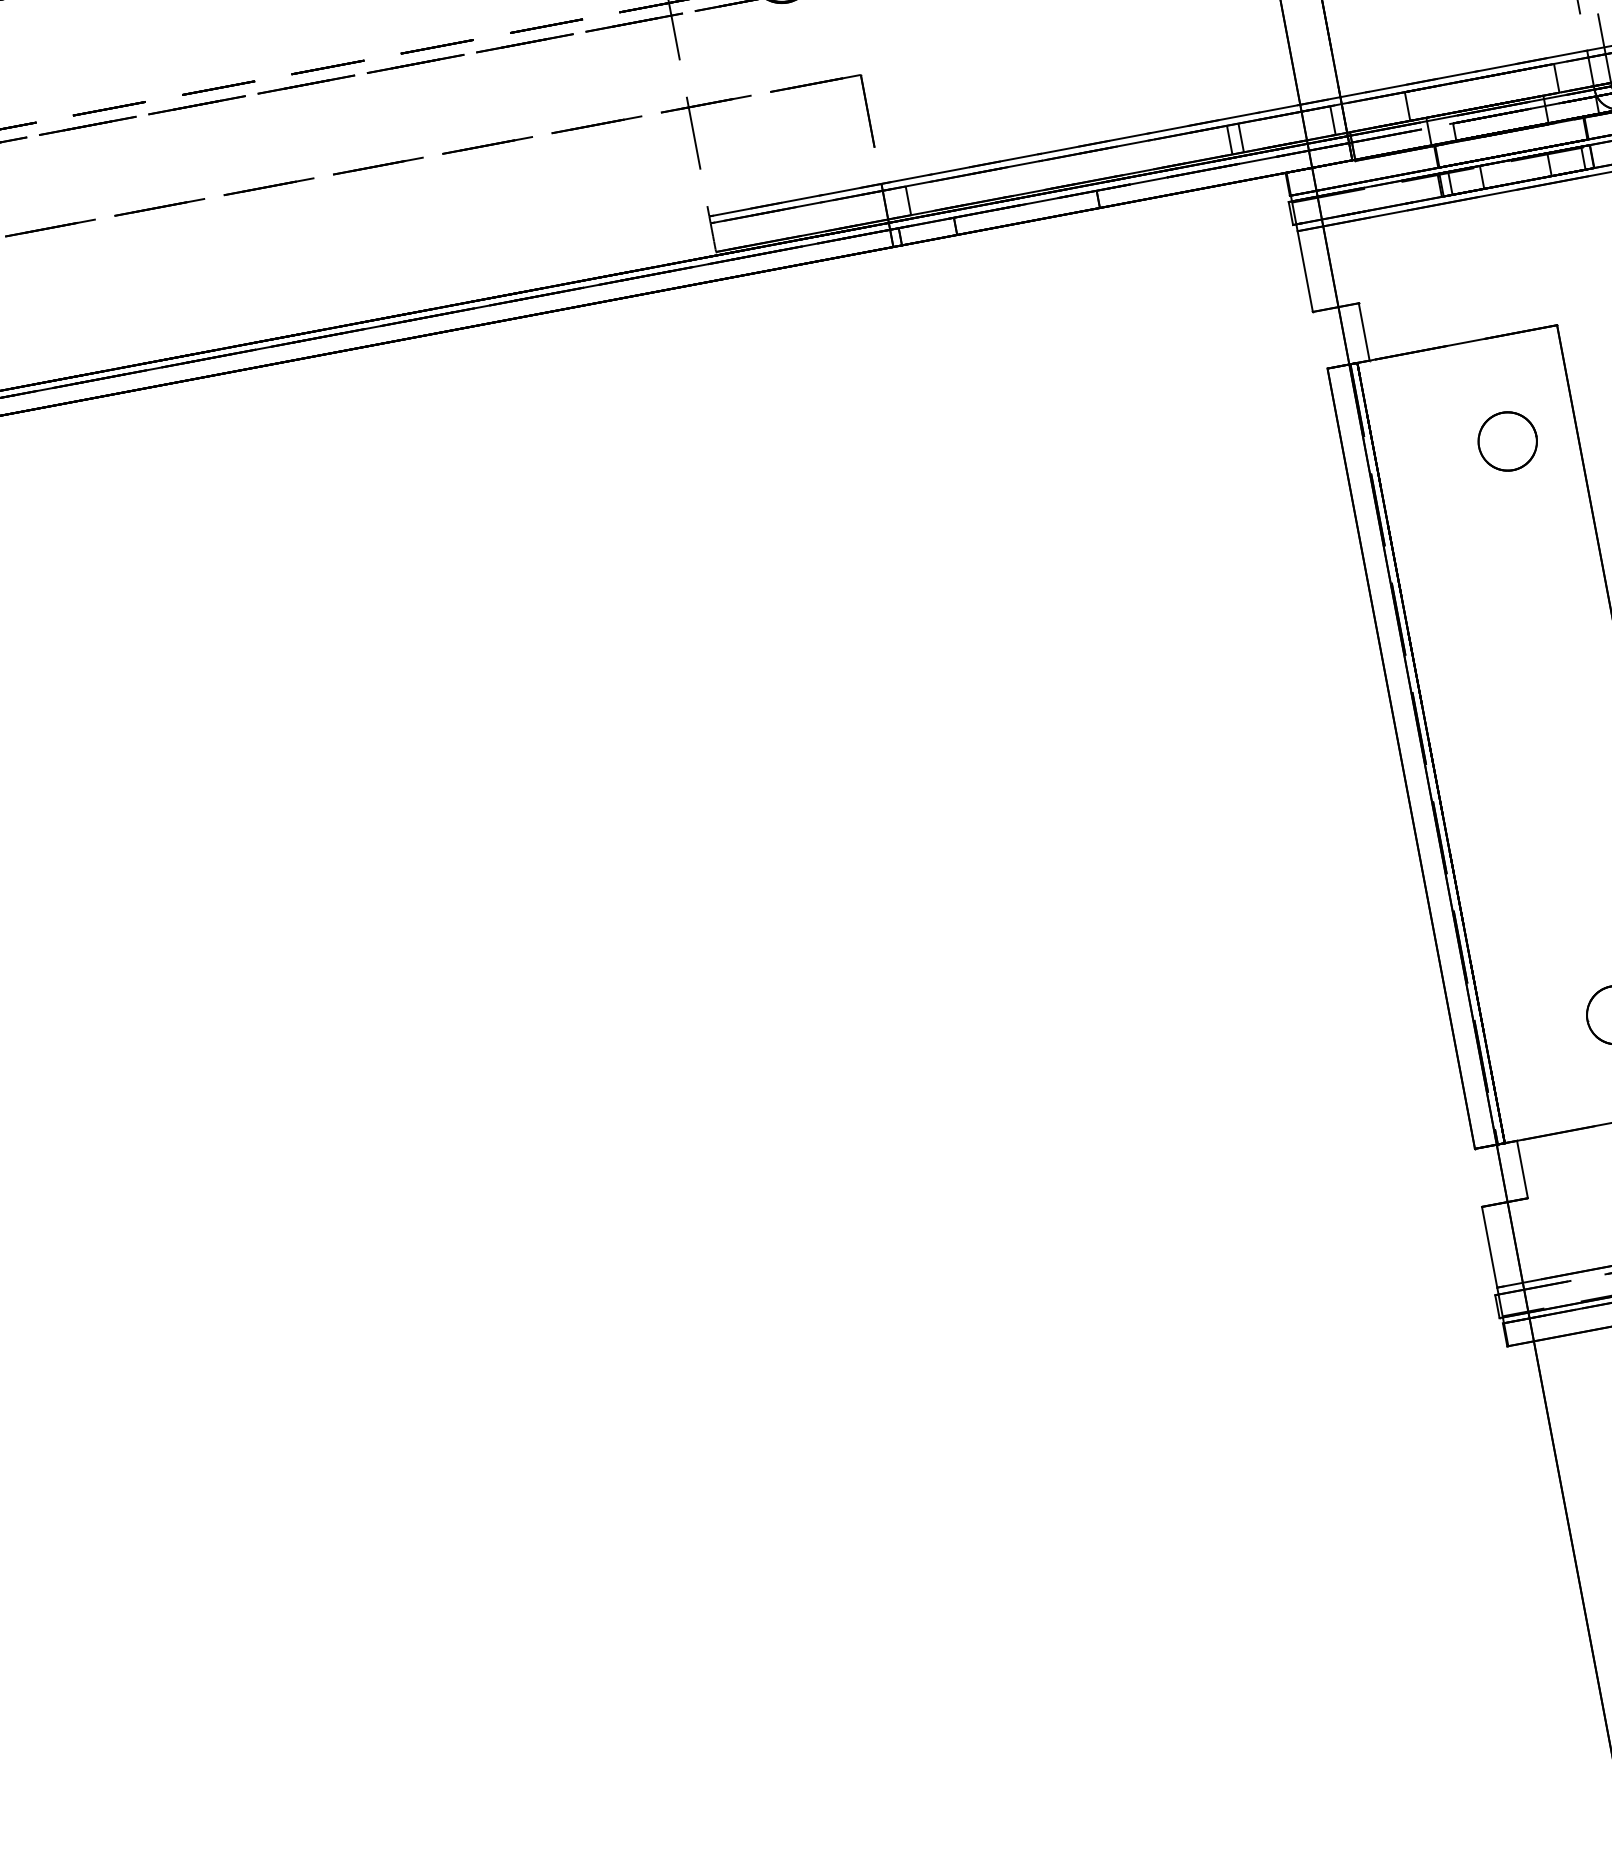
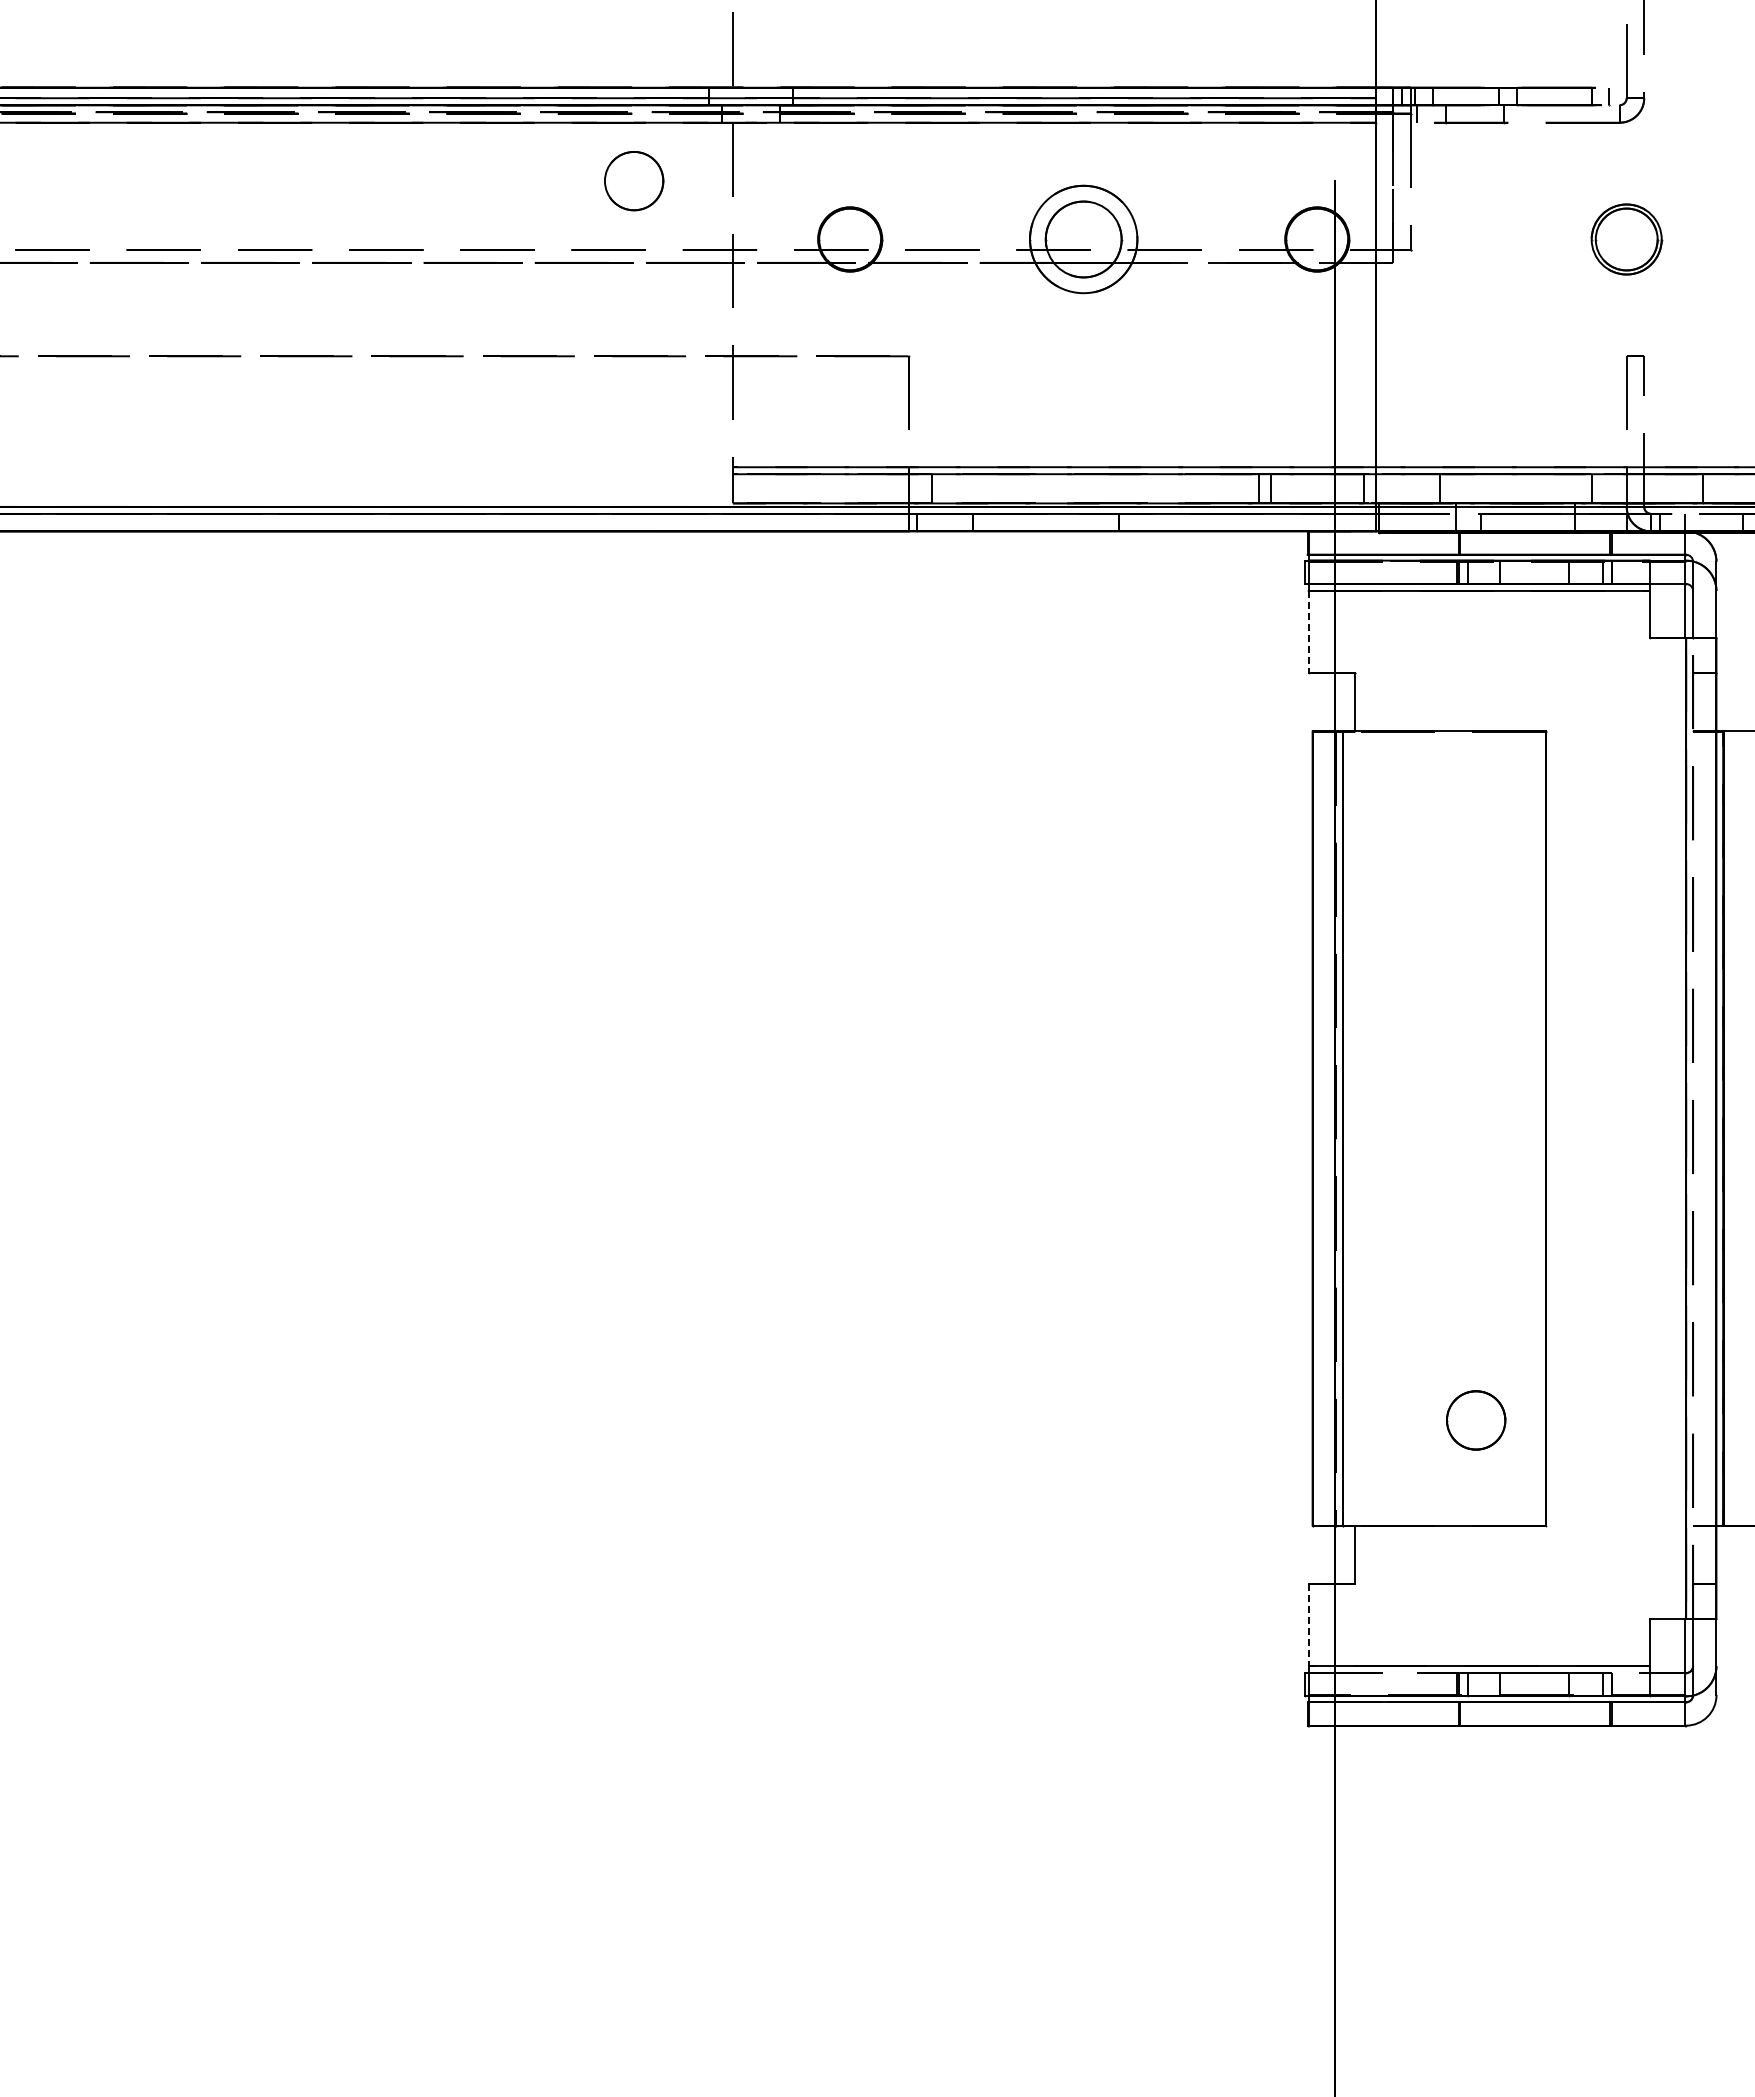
line: (1305, 272) -> (1308, 632), solid -> dashed
circle: (1508, 441) -> (1476, 836), removed
line: (1489, 1247) -> (1308, 1625), solid -> dashed

